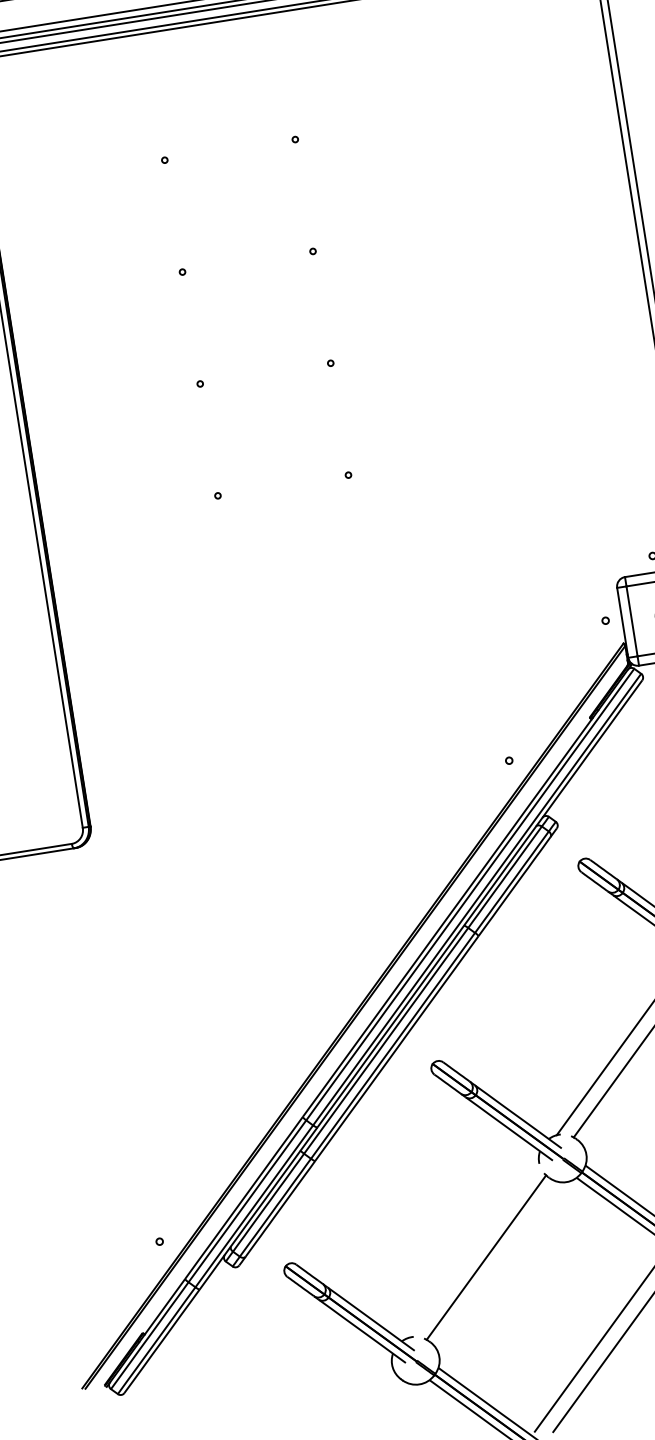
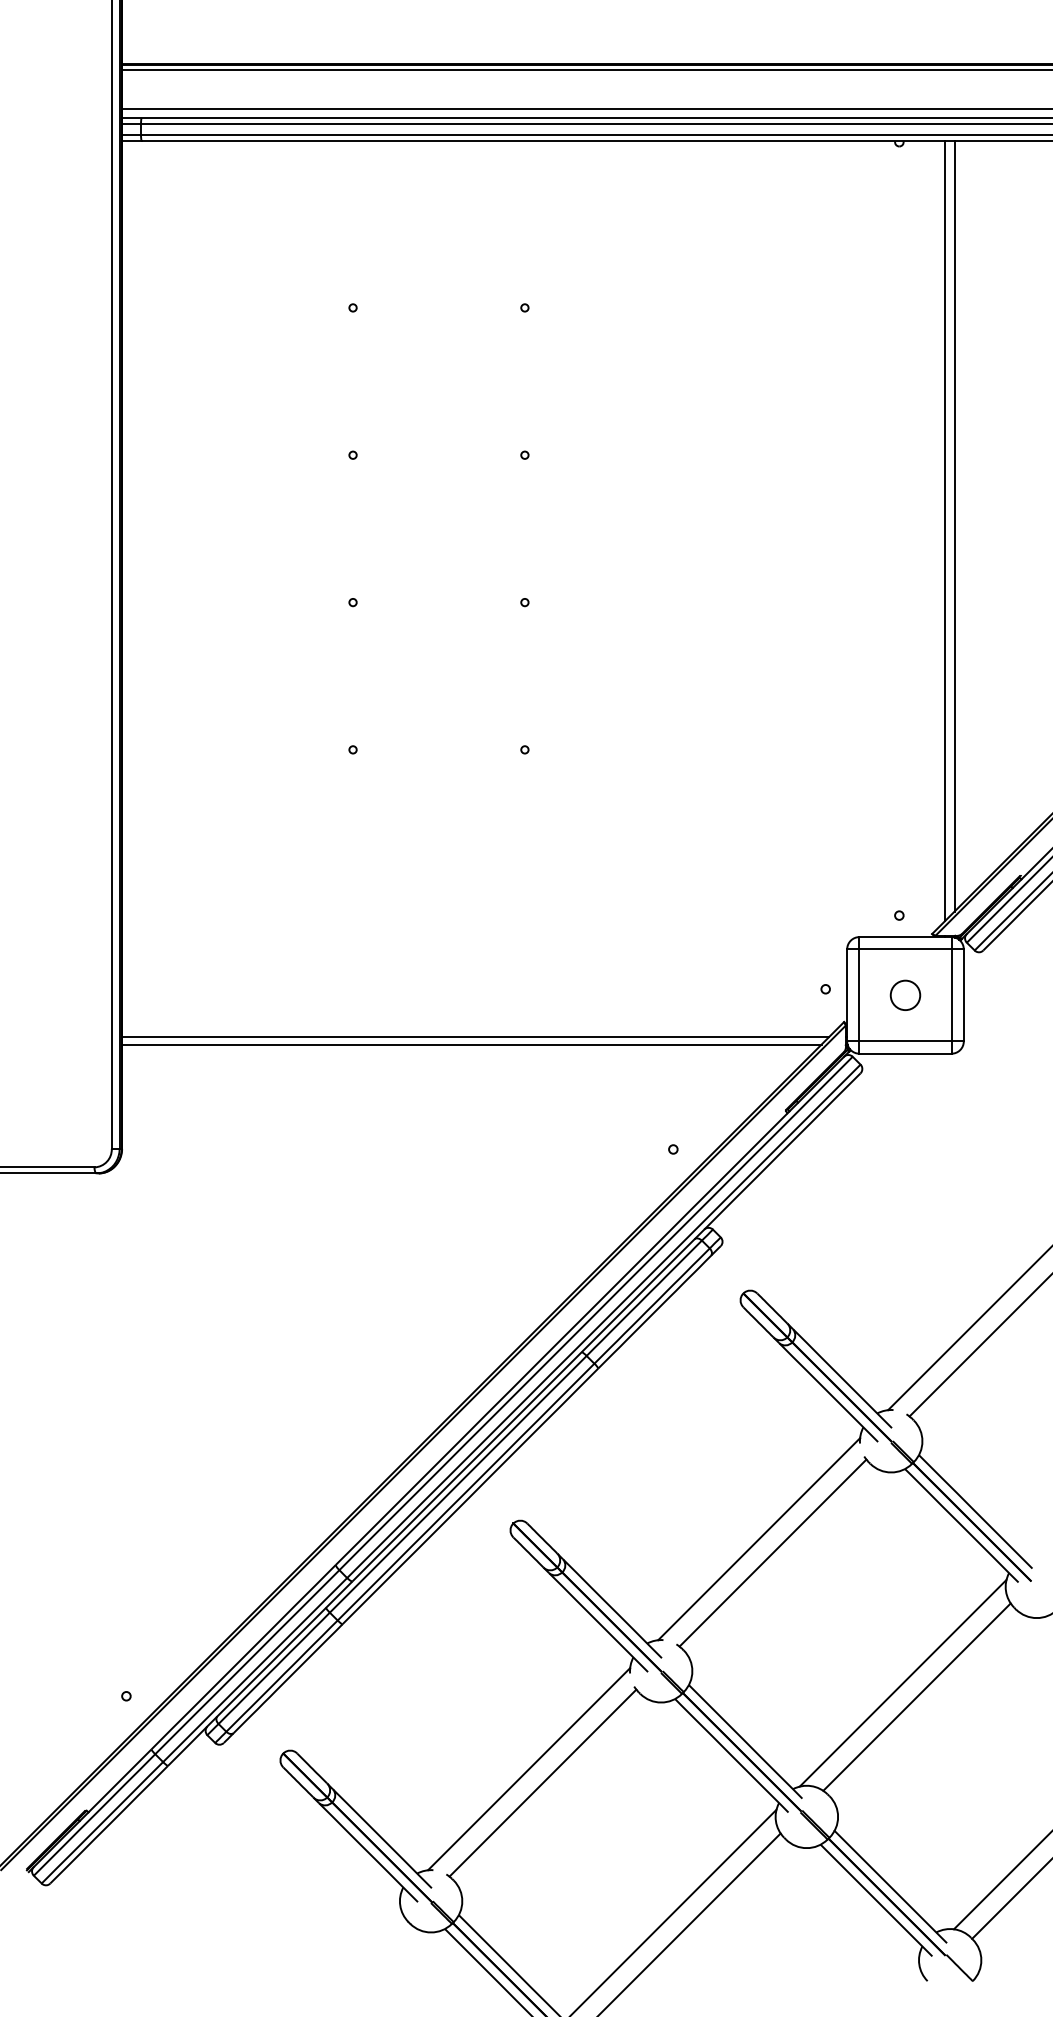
line: (345, 699) -> (475, 1037), added
line: (343, 705) -> (471, 1044), added
line: (474, 1248) -> (529, 1769), added

